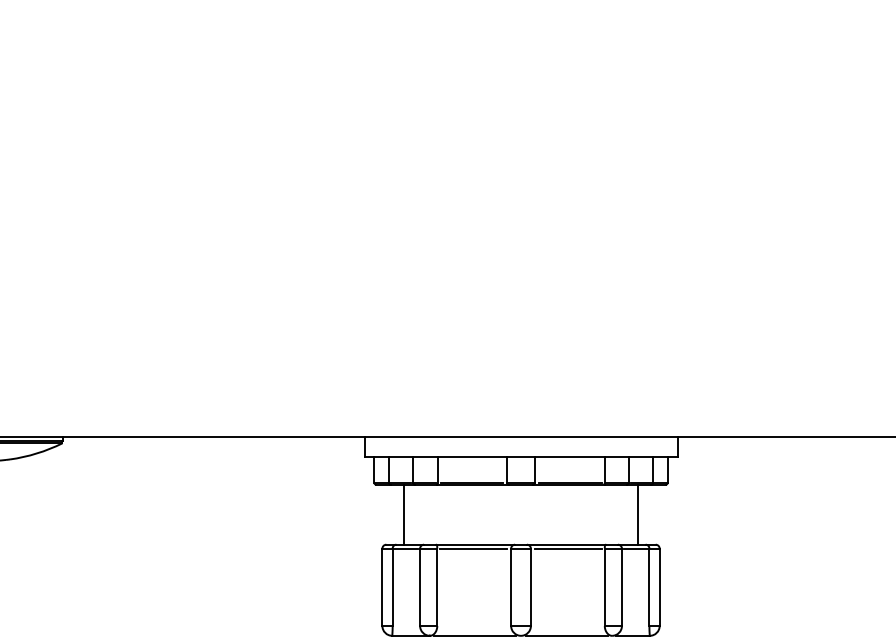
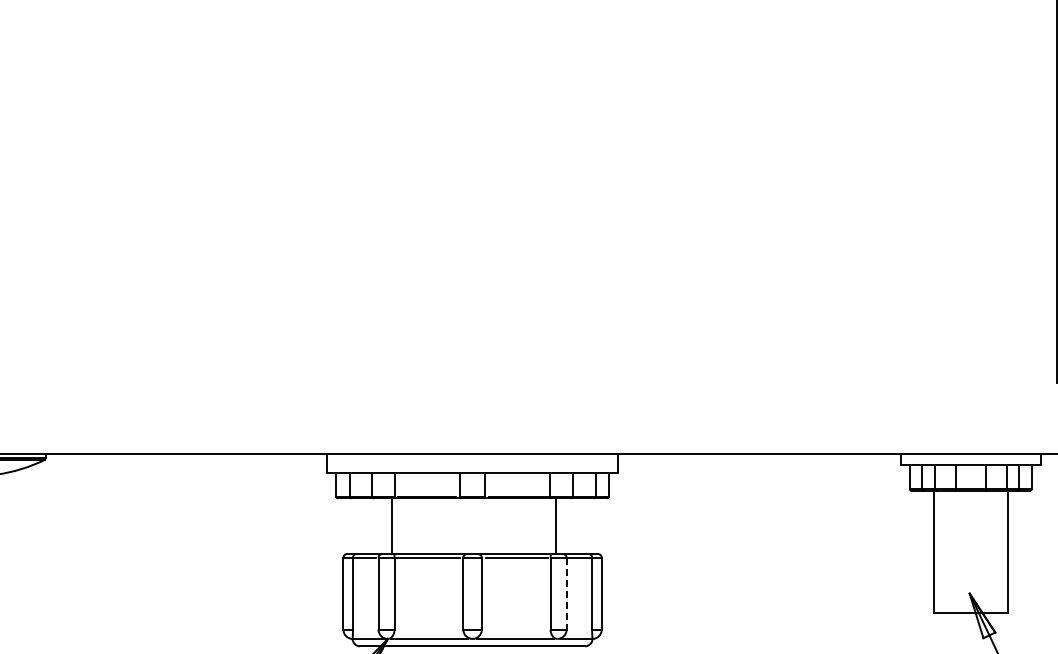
line: (403, 515) -> (391, 526), moved
line: (637, 515) -> (556, 526), moved
line: (621, 587) -> (566, 593), solid -> dashed

